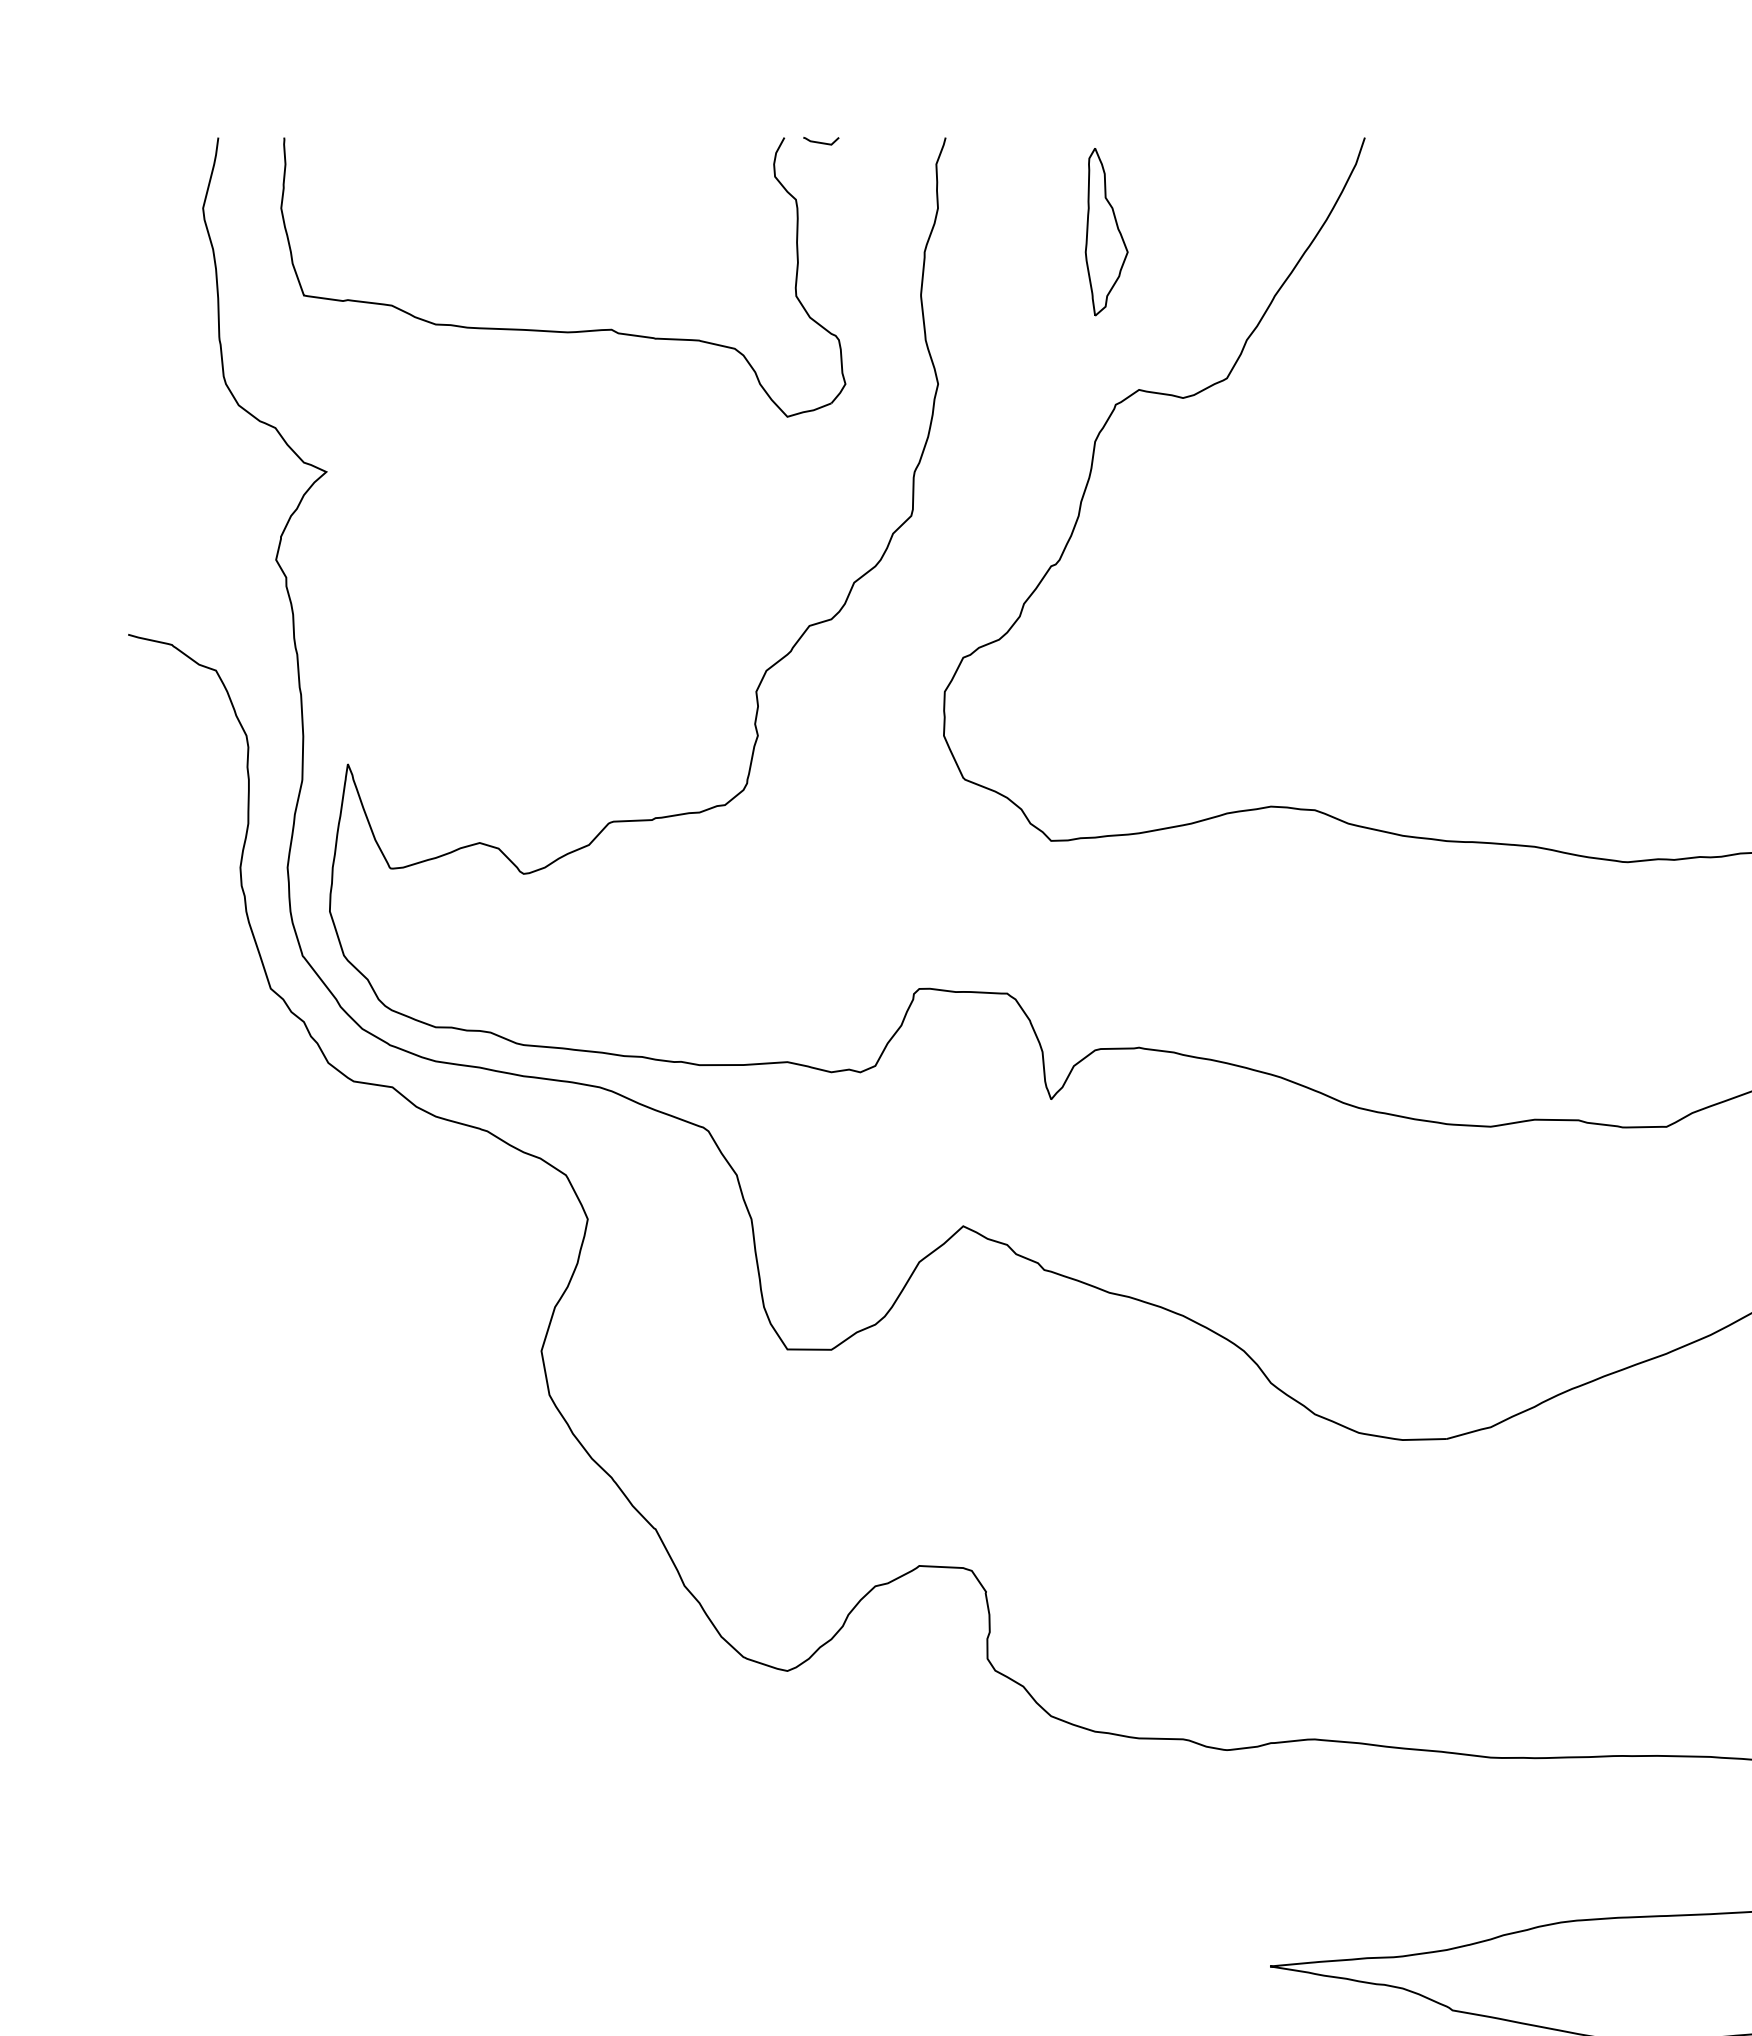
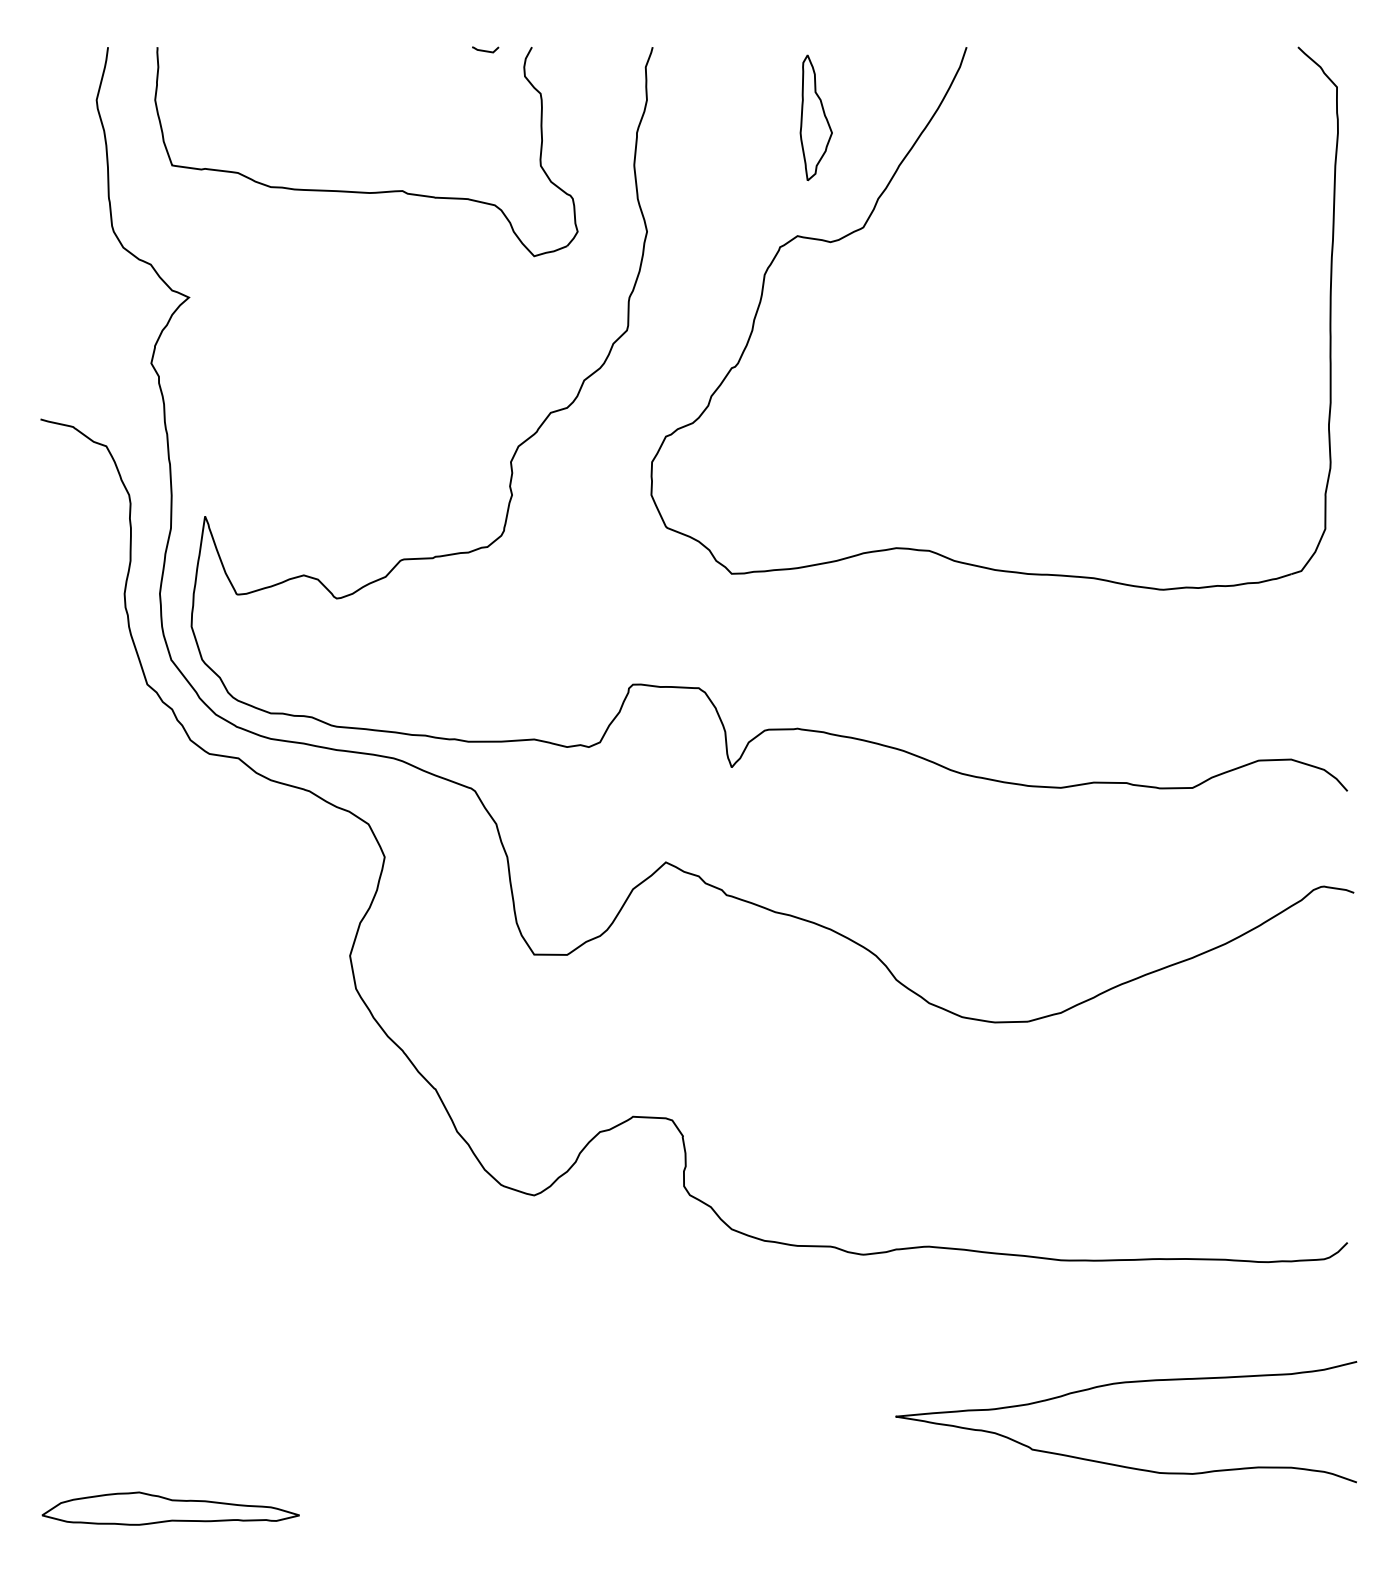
line: (821, 142) -> (485, 50), moved
part: (1105, 231) -> (815, 117), moved

